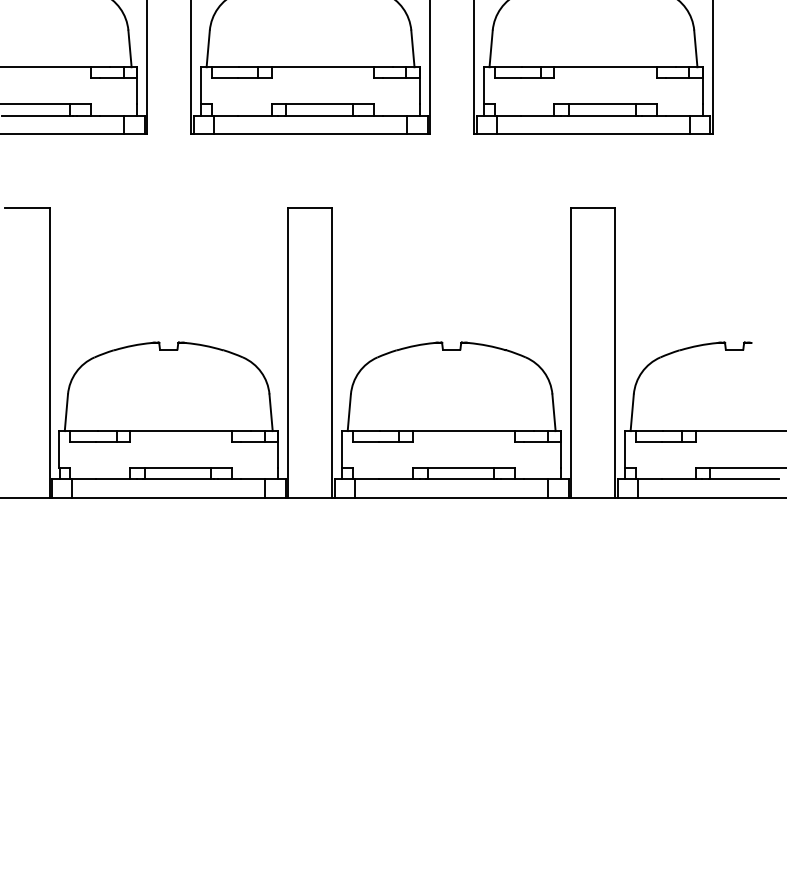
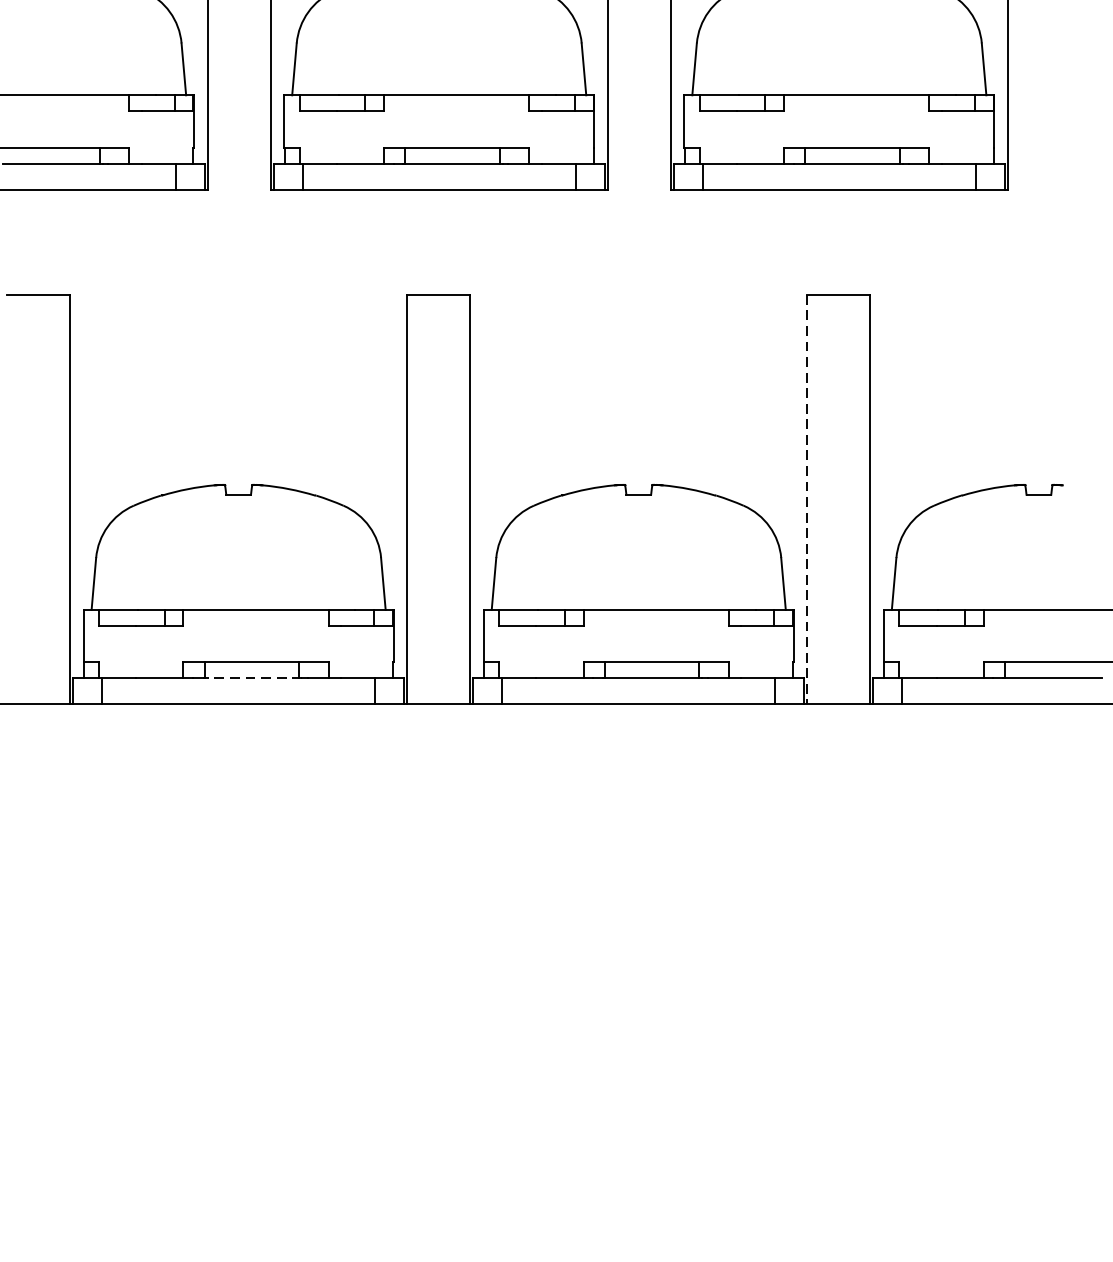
line: (570, 353) -> (806, 500), solid -> dashed
line: (178, 479) -> (252, 678), solid -> dashed

